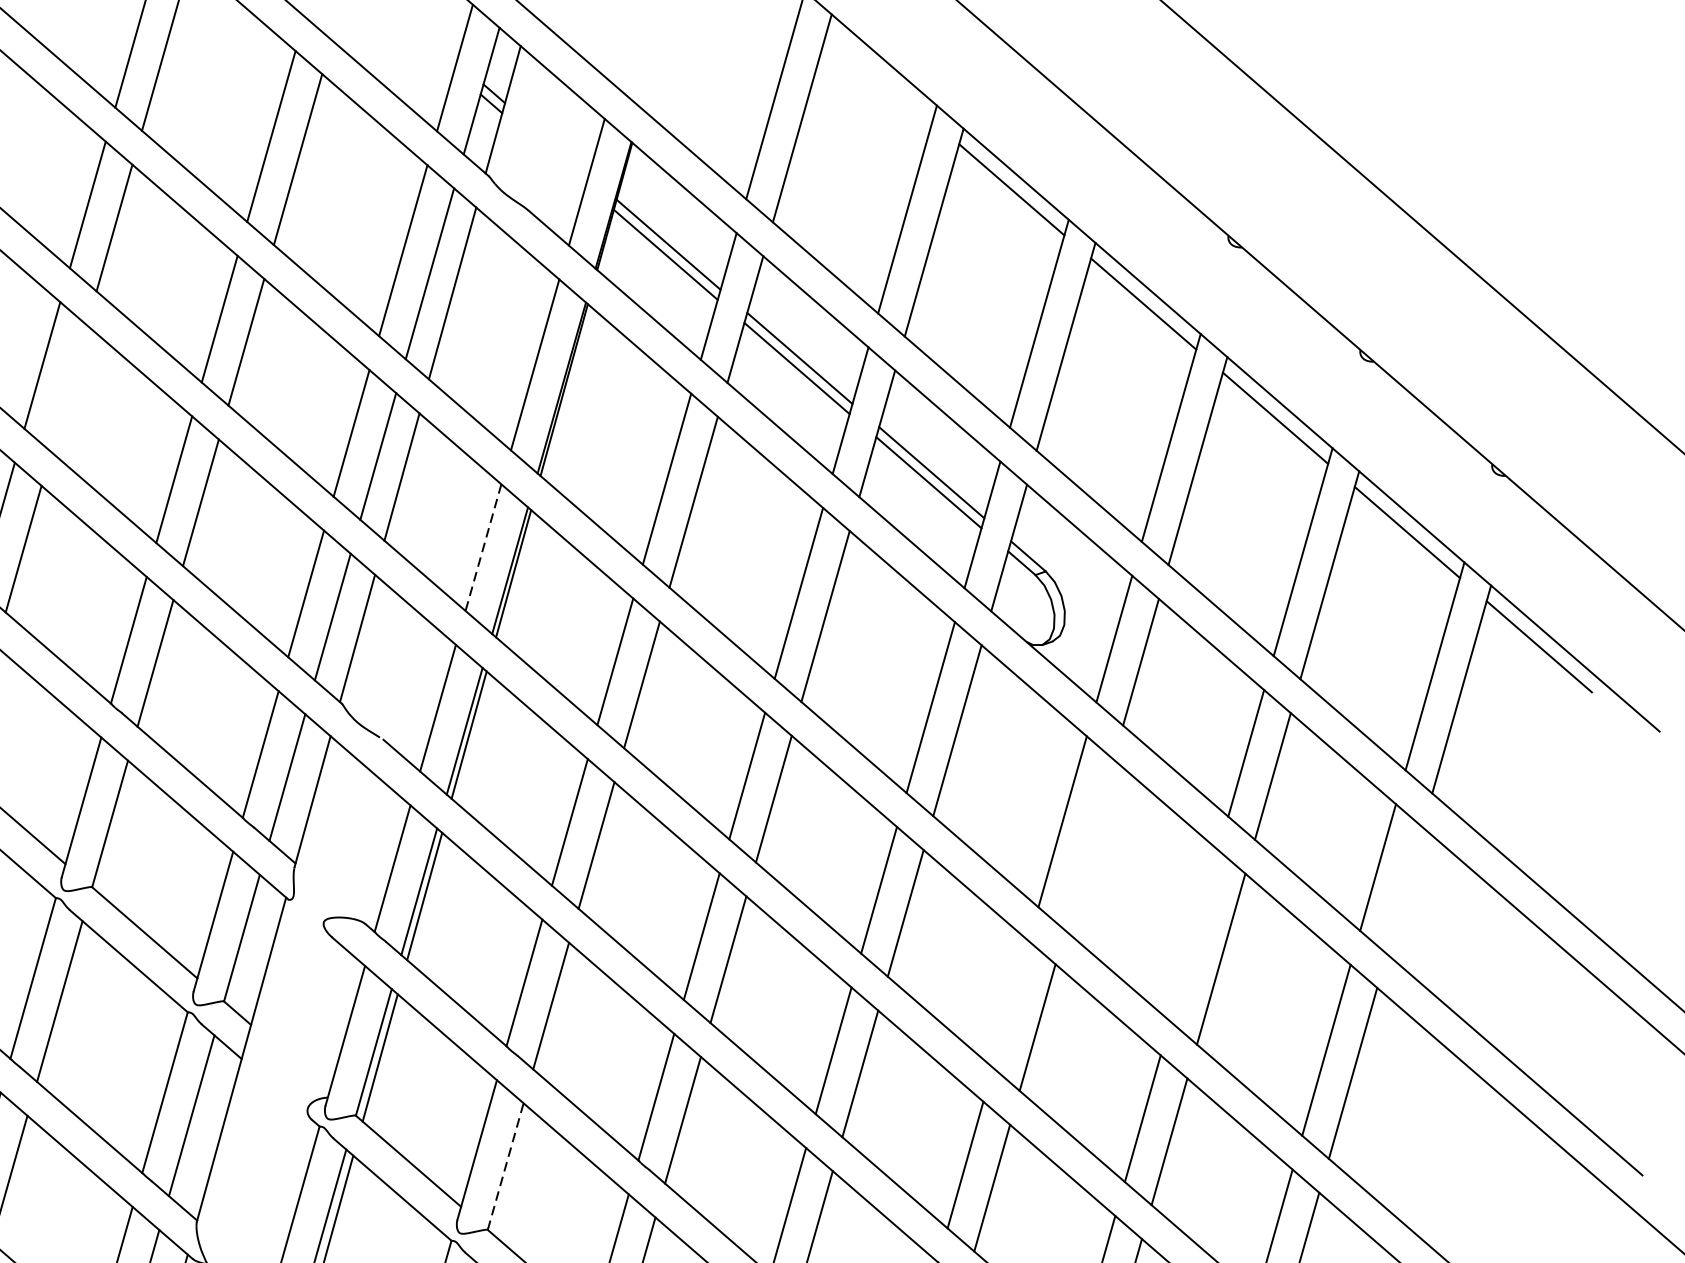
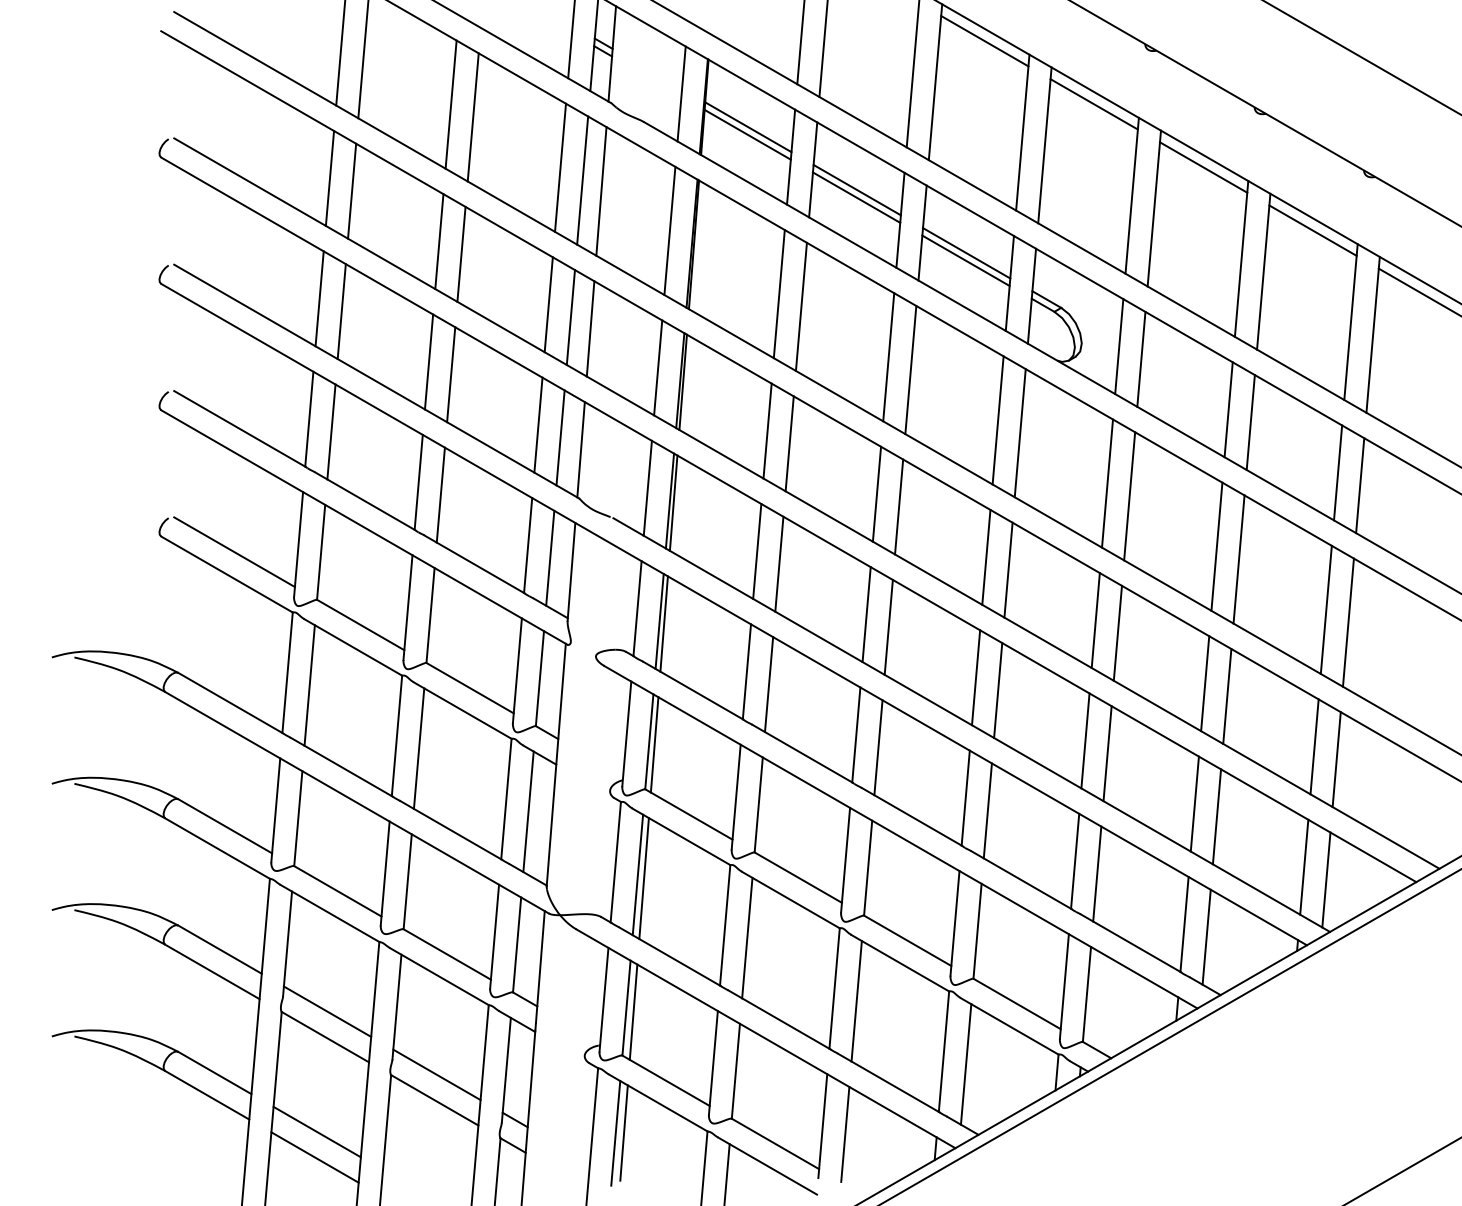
line: (68, 388) -> (341, 311), added
line: (484, 547) -> (658, 367), dashed -> solid
line: (1089, 845) -> (1129, 496), added
line: (1405, 890) -> (1360, 485), added
line: (1194, 935) -> (1216, 546), added
line: (1010, 1004) -> (1095, 620), added
line: (505, 1165) -> (758, 804), dashed -> solid

